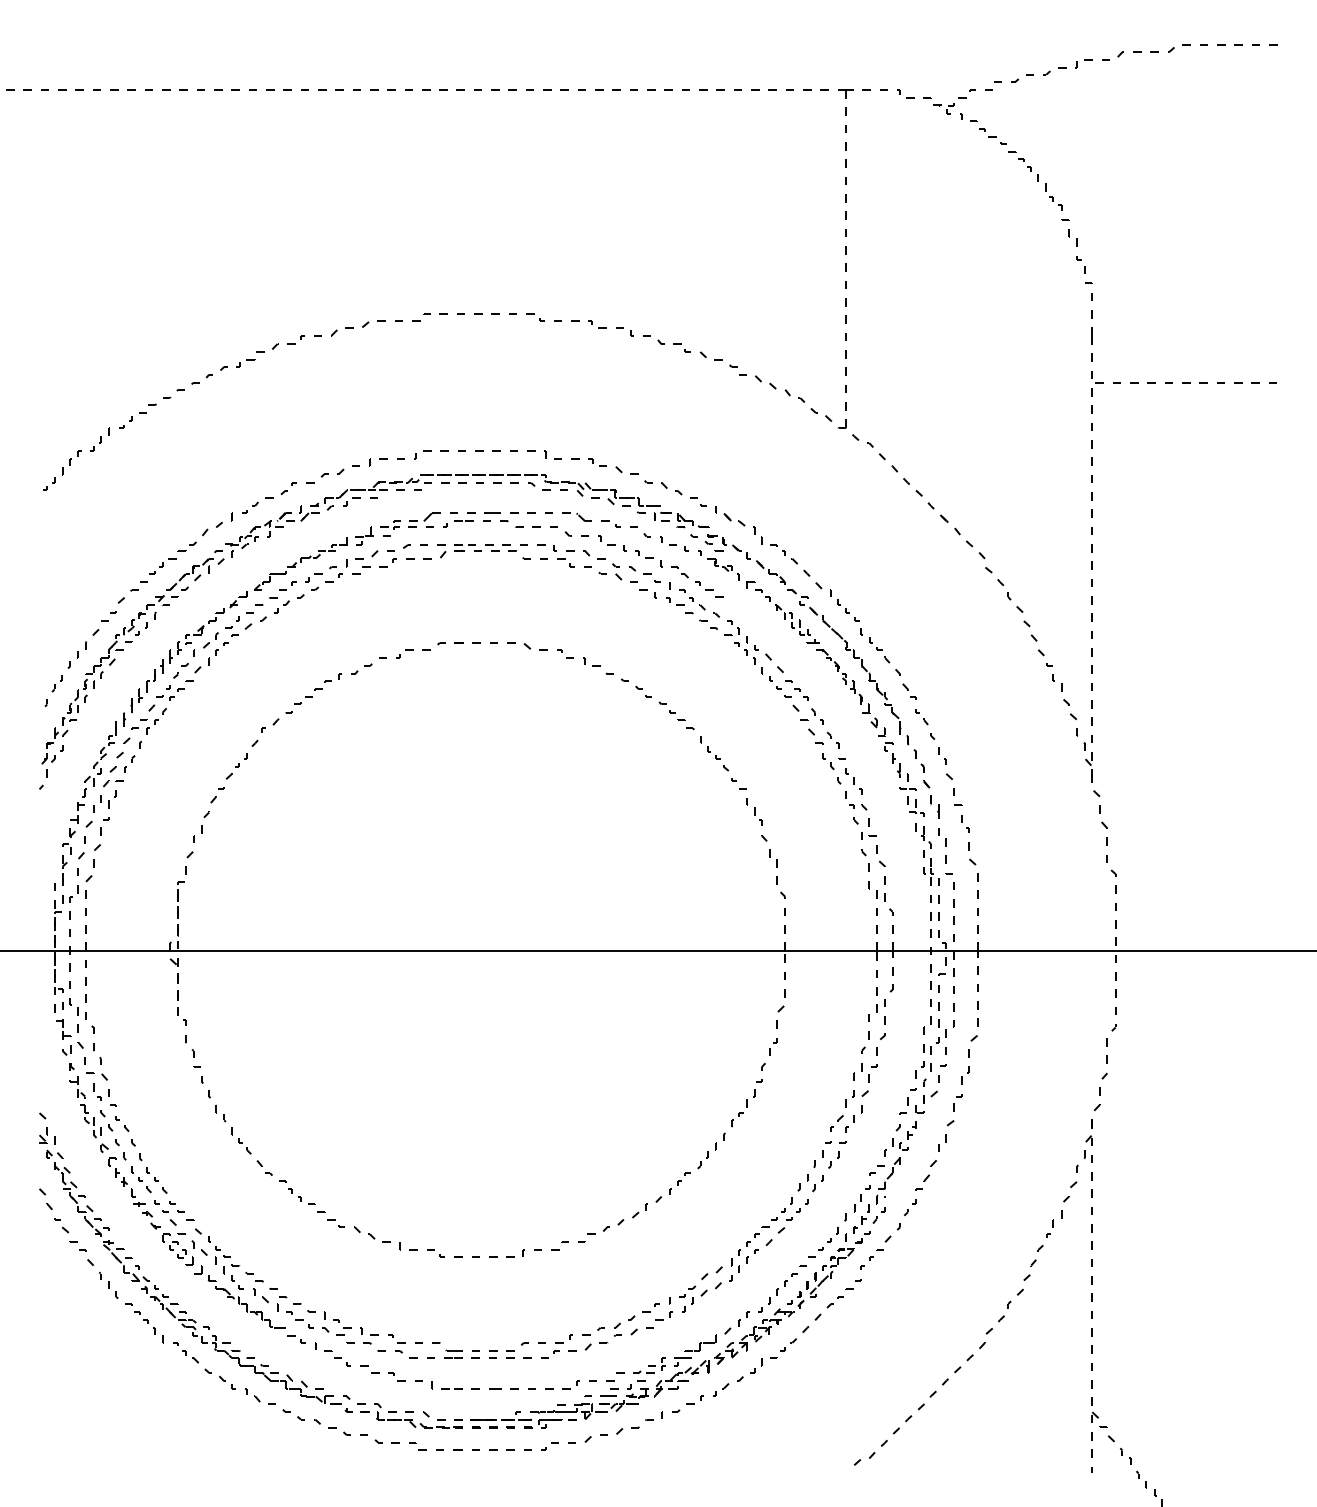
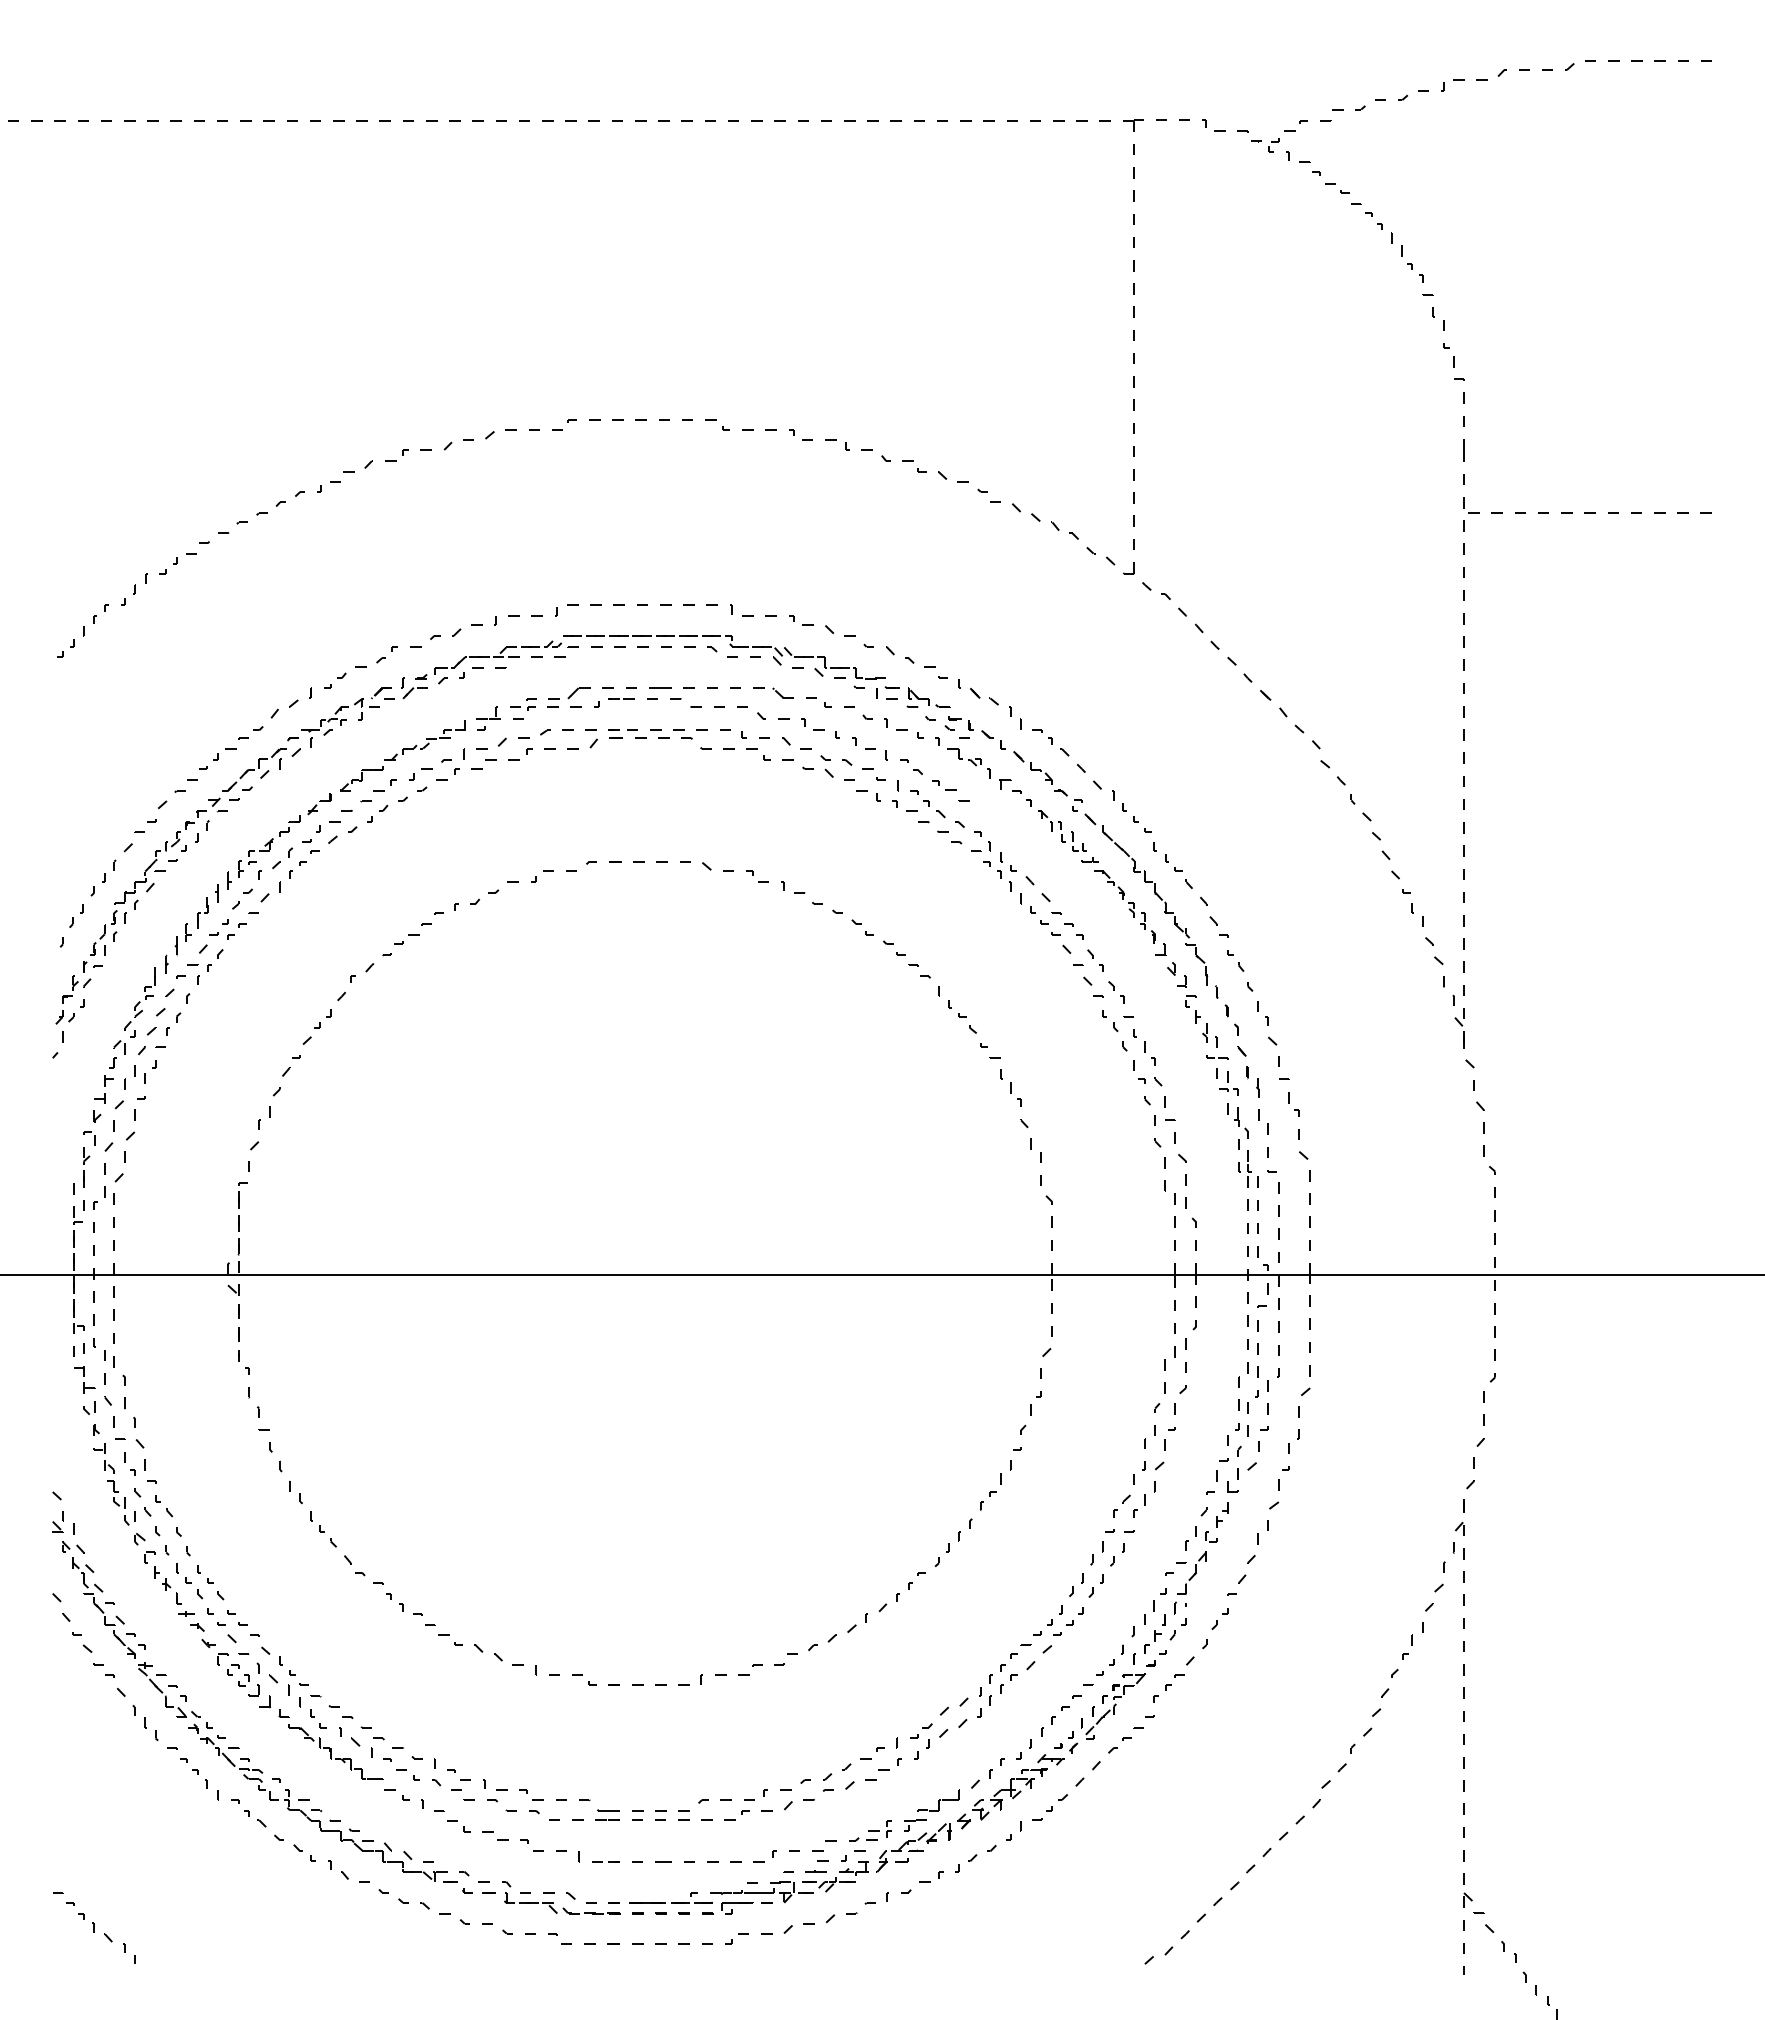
curve: (70, 1437) -> (94, 1927), added

